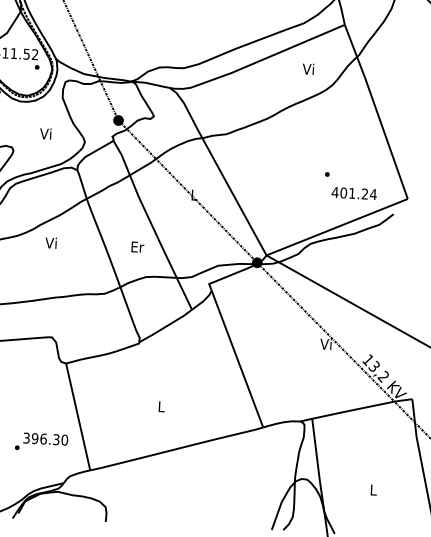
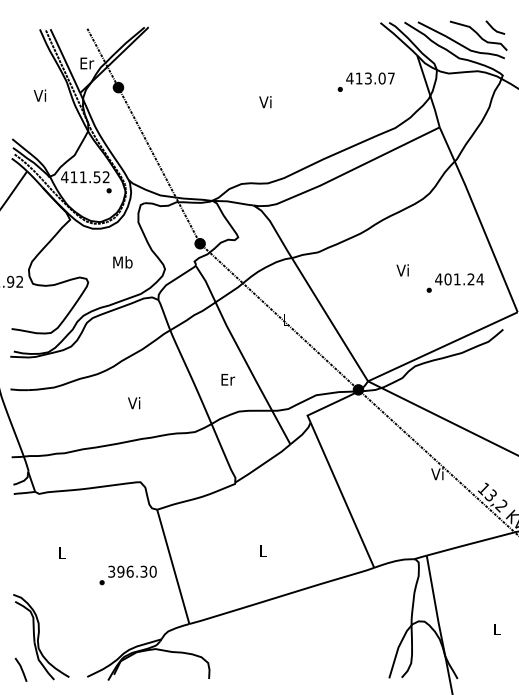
text: (308, 69) -> (402, 270), moved
text: (46, 134) -> (122, 262), Vi -> Mb
text: (354, 193) -> (459, 279), moved
text: (51, 243) -> (134, 403), moved
text: (40, 442) -> (127, 575), moved

